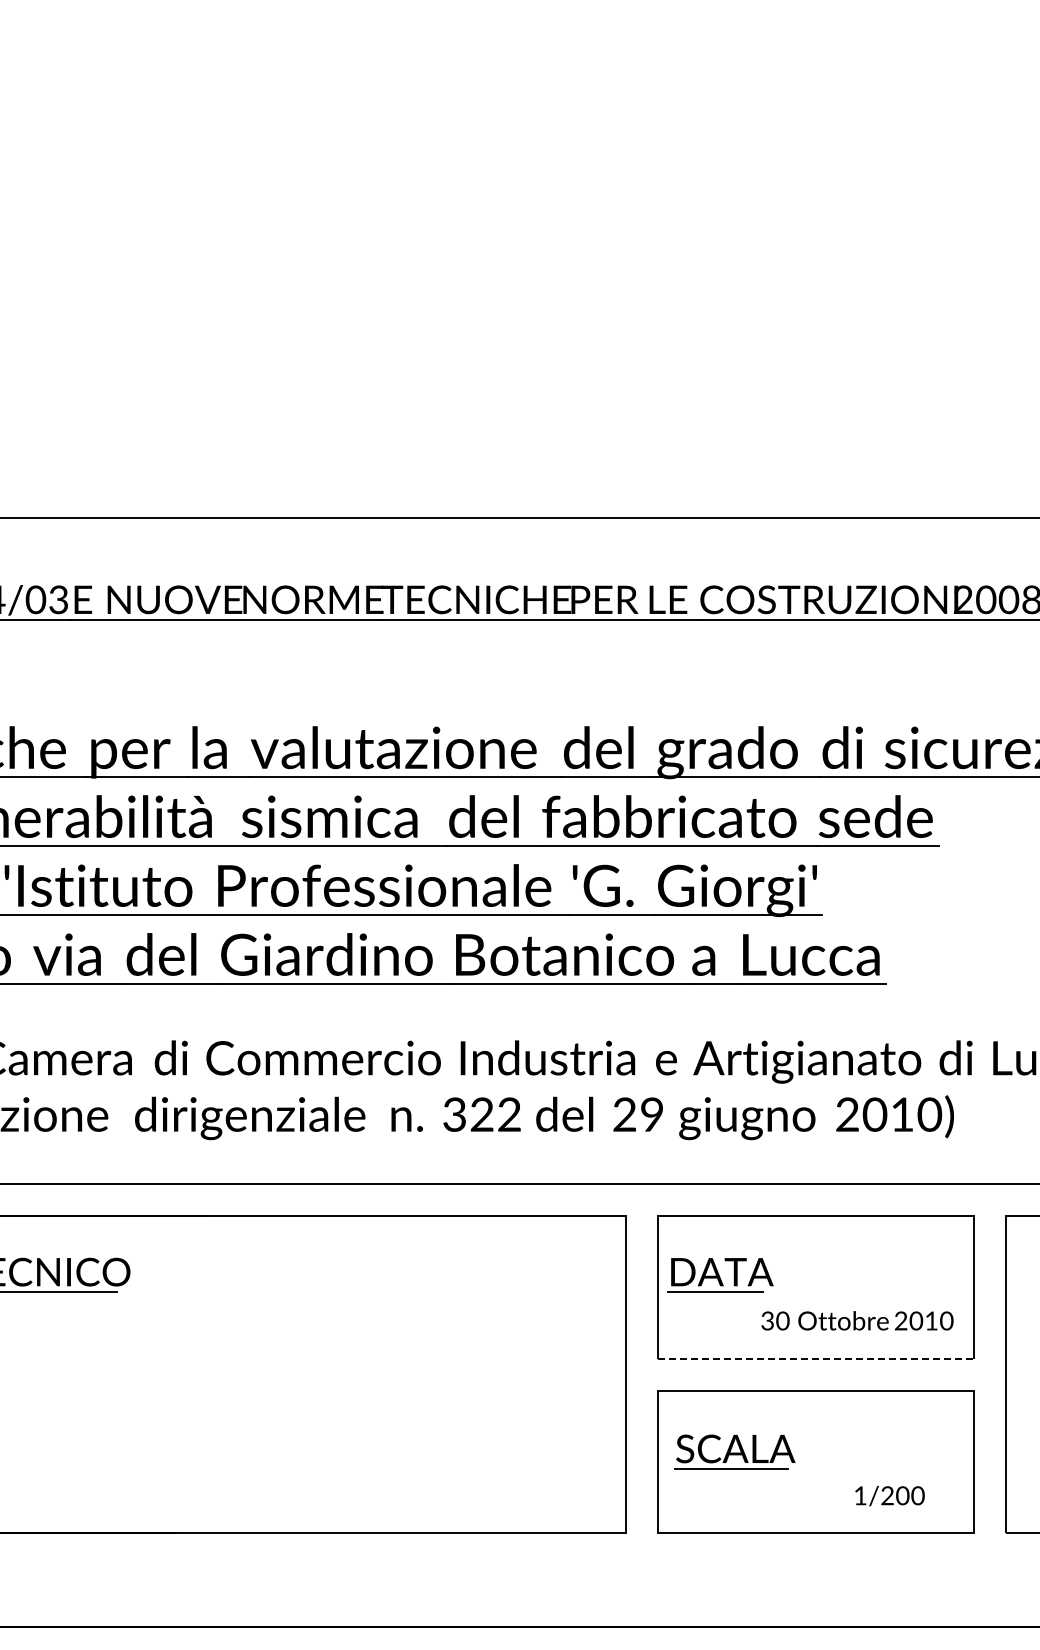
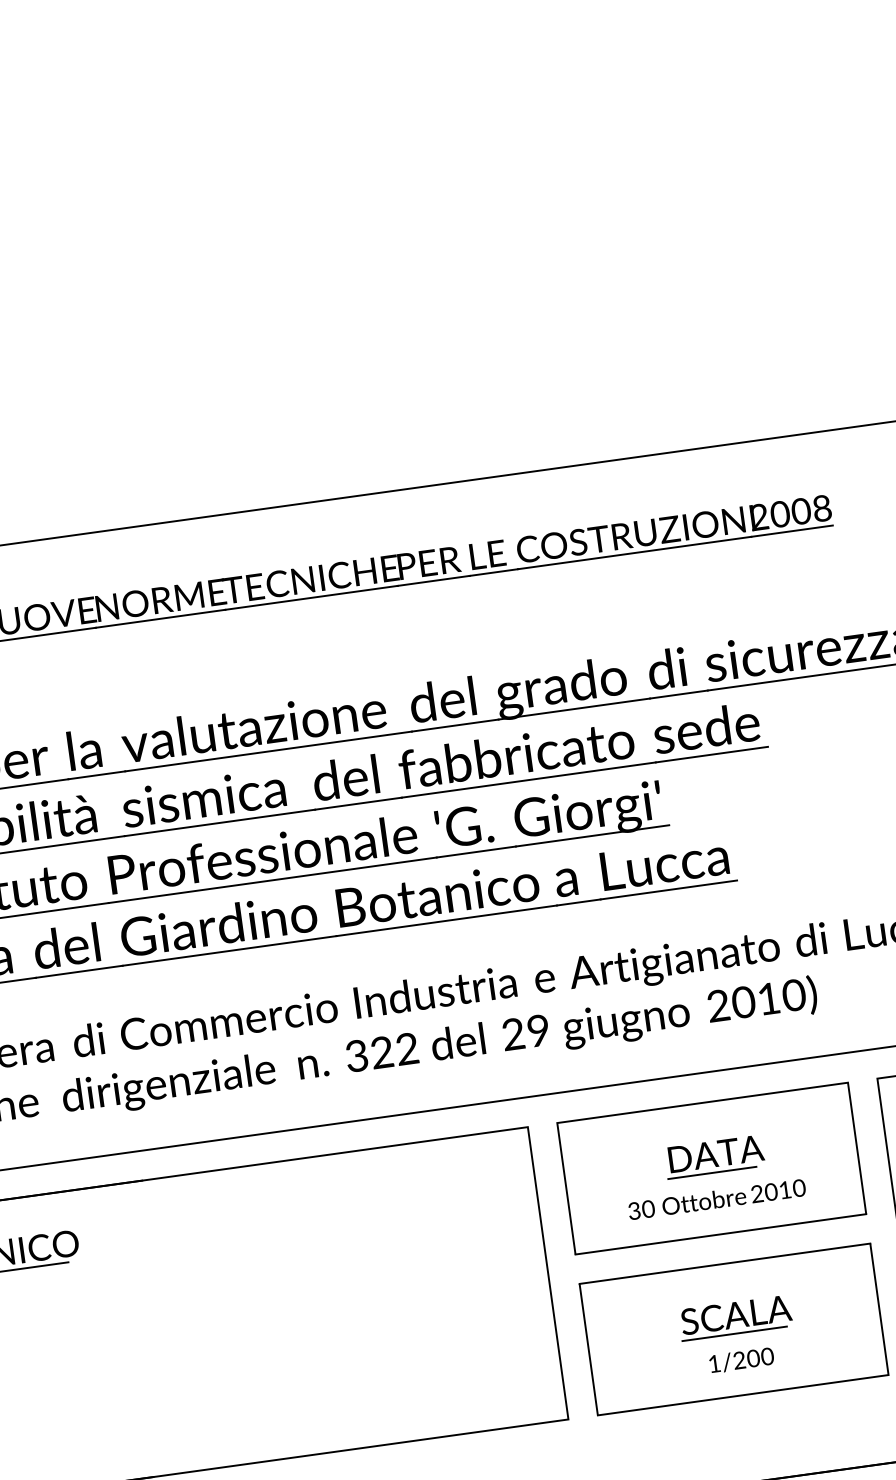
part: (720, 1275) -> (714, 1157), moved
text: (857, 1320) -> (717, 1199), moved
line: (816, 1358) -> (720, 1234), dashed -> solid
part: (734, 1451) -> (735, 1317), moved
text: (889, 1495) -> (741, 1359), moved

